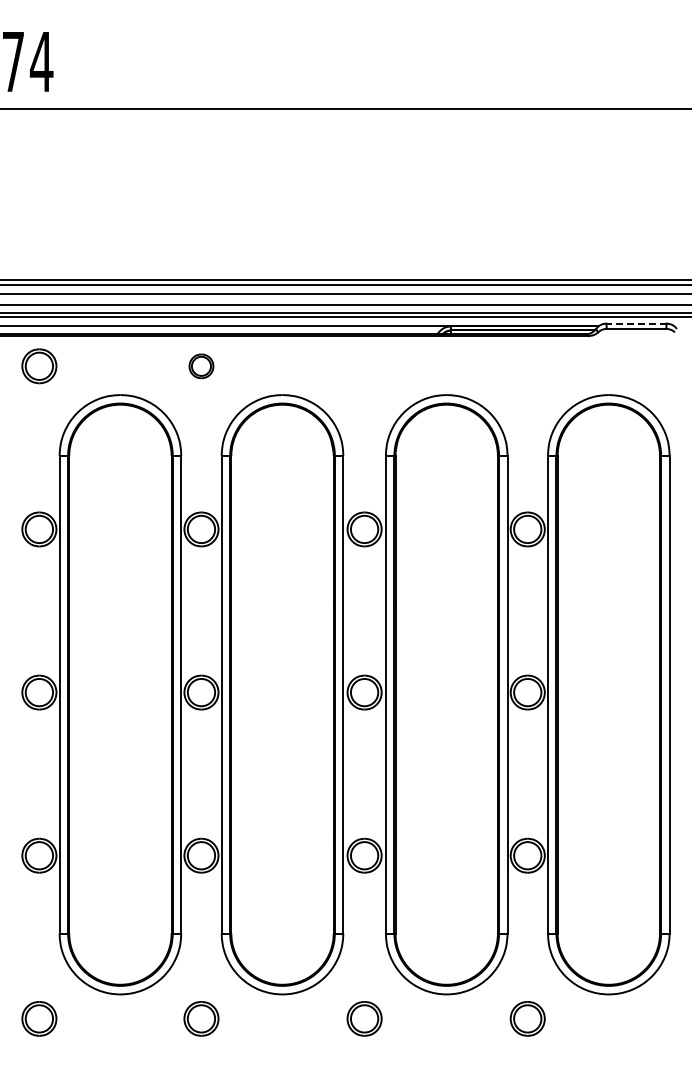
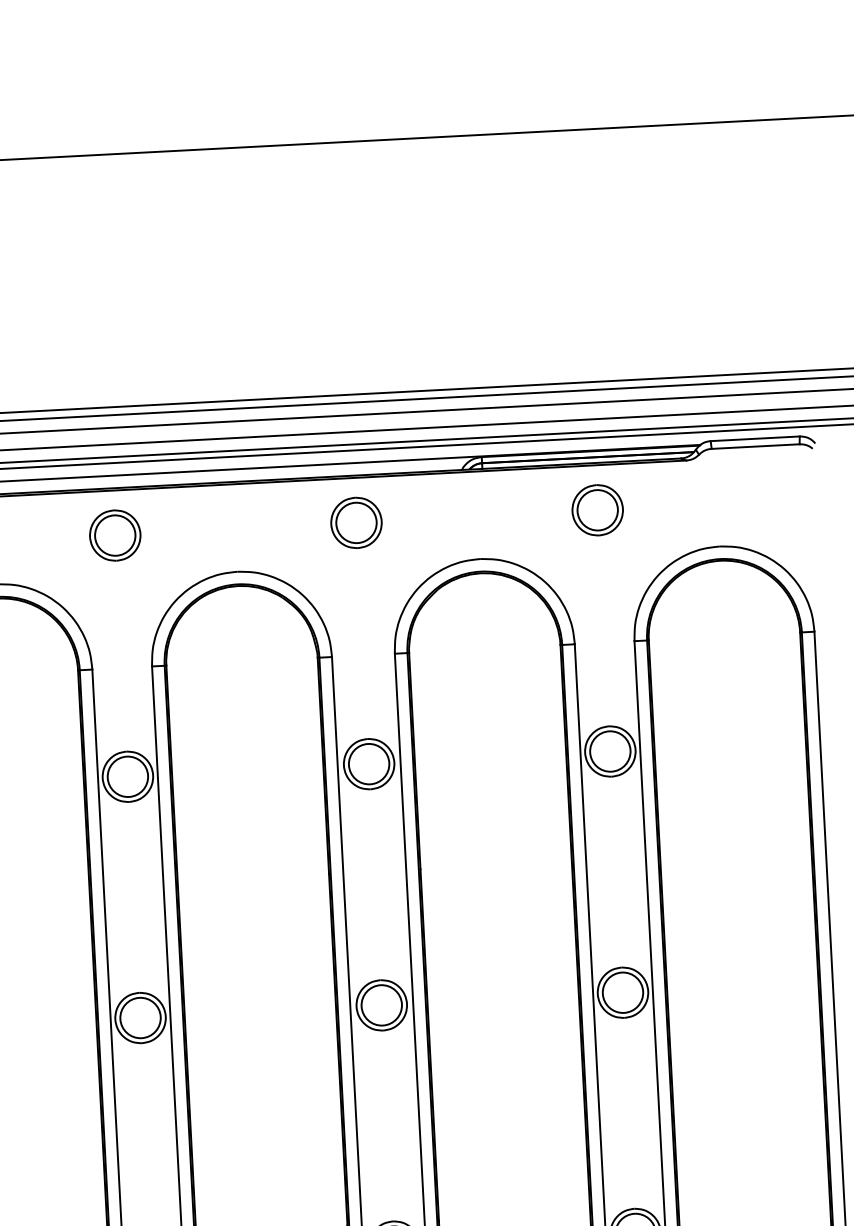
line: (636, 323) -> (755, 438), dashed -> solid
part: (201, 366) -> (115, 535), size x1.43
part: (364, 366) -> (356, 523), added
part: (527, 366) -> (597, 510), added

